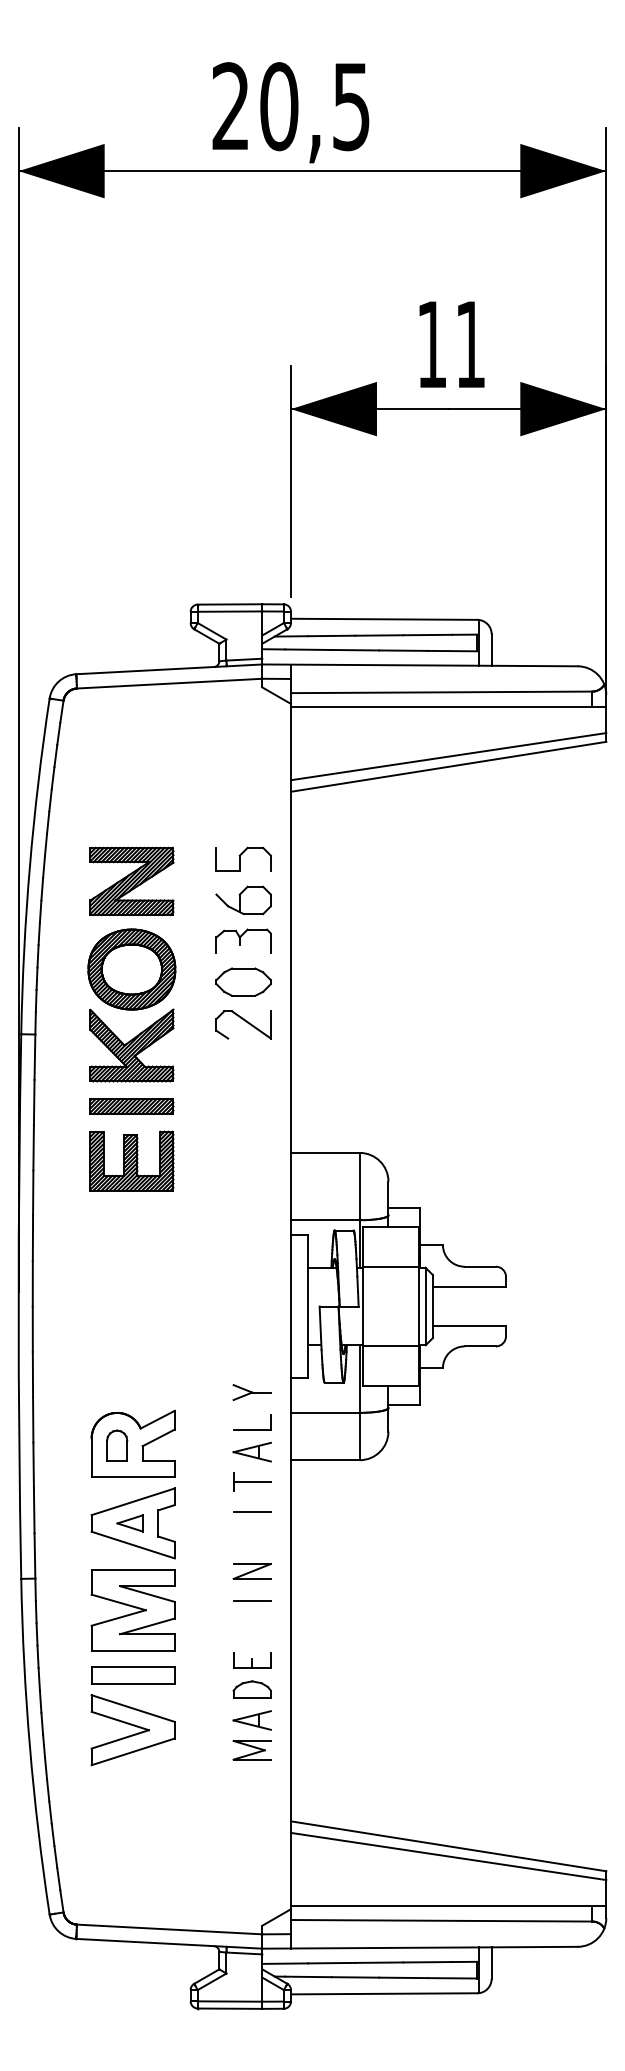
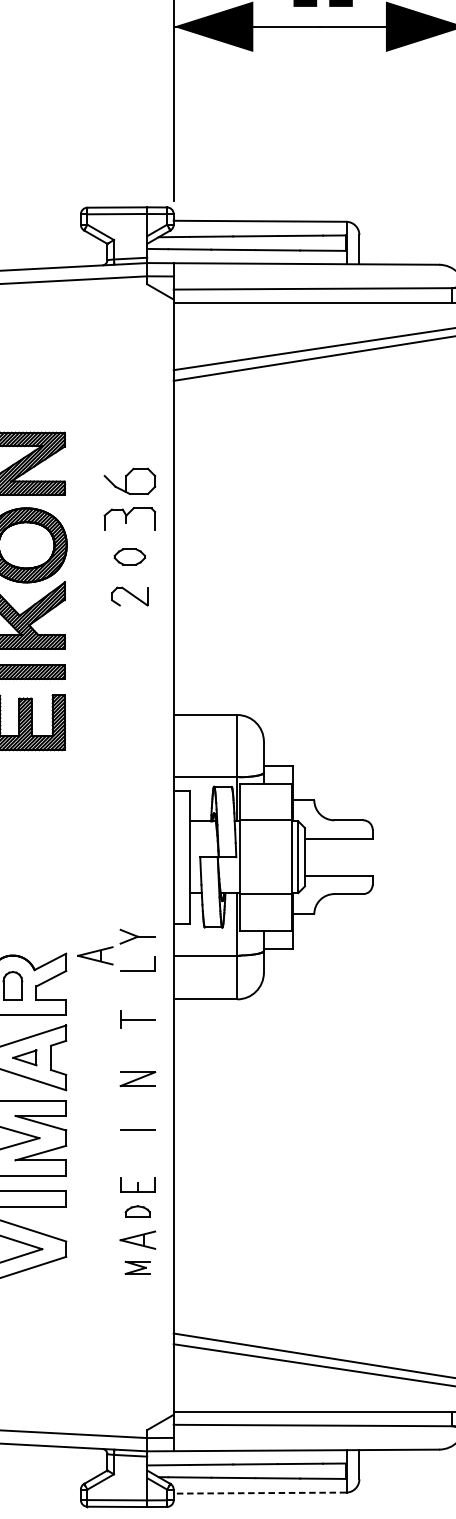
part: (243, 858) -> (129, 442), removed
part: (243, 981) -> (129, 556), size x0.6
part: (243, 1024) -> (129, 596), size x0.7
part: (251, 1451) -> (94, 955), moved
line: (251, 1511) -> (137, 1046), removed
part: (251, 1571) -> (137, 1079), moved
part: (251, 1689) -> (137, 1211), size x0.7
part: (251, 1750) -> (137, 1267), size x0.7
line: (383, 1993) -> (259, 1492), solid -> dashed

